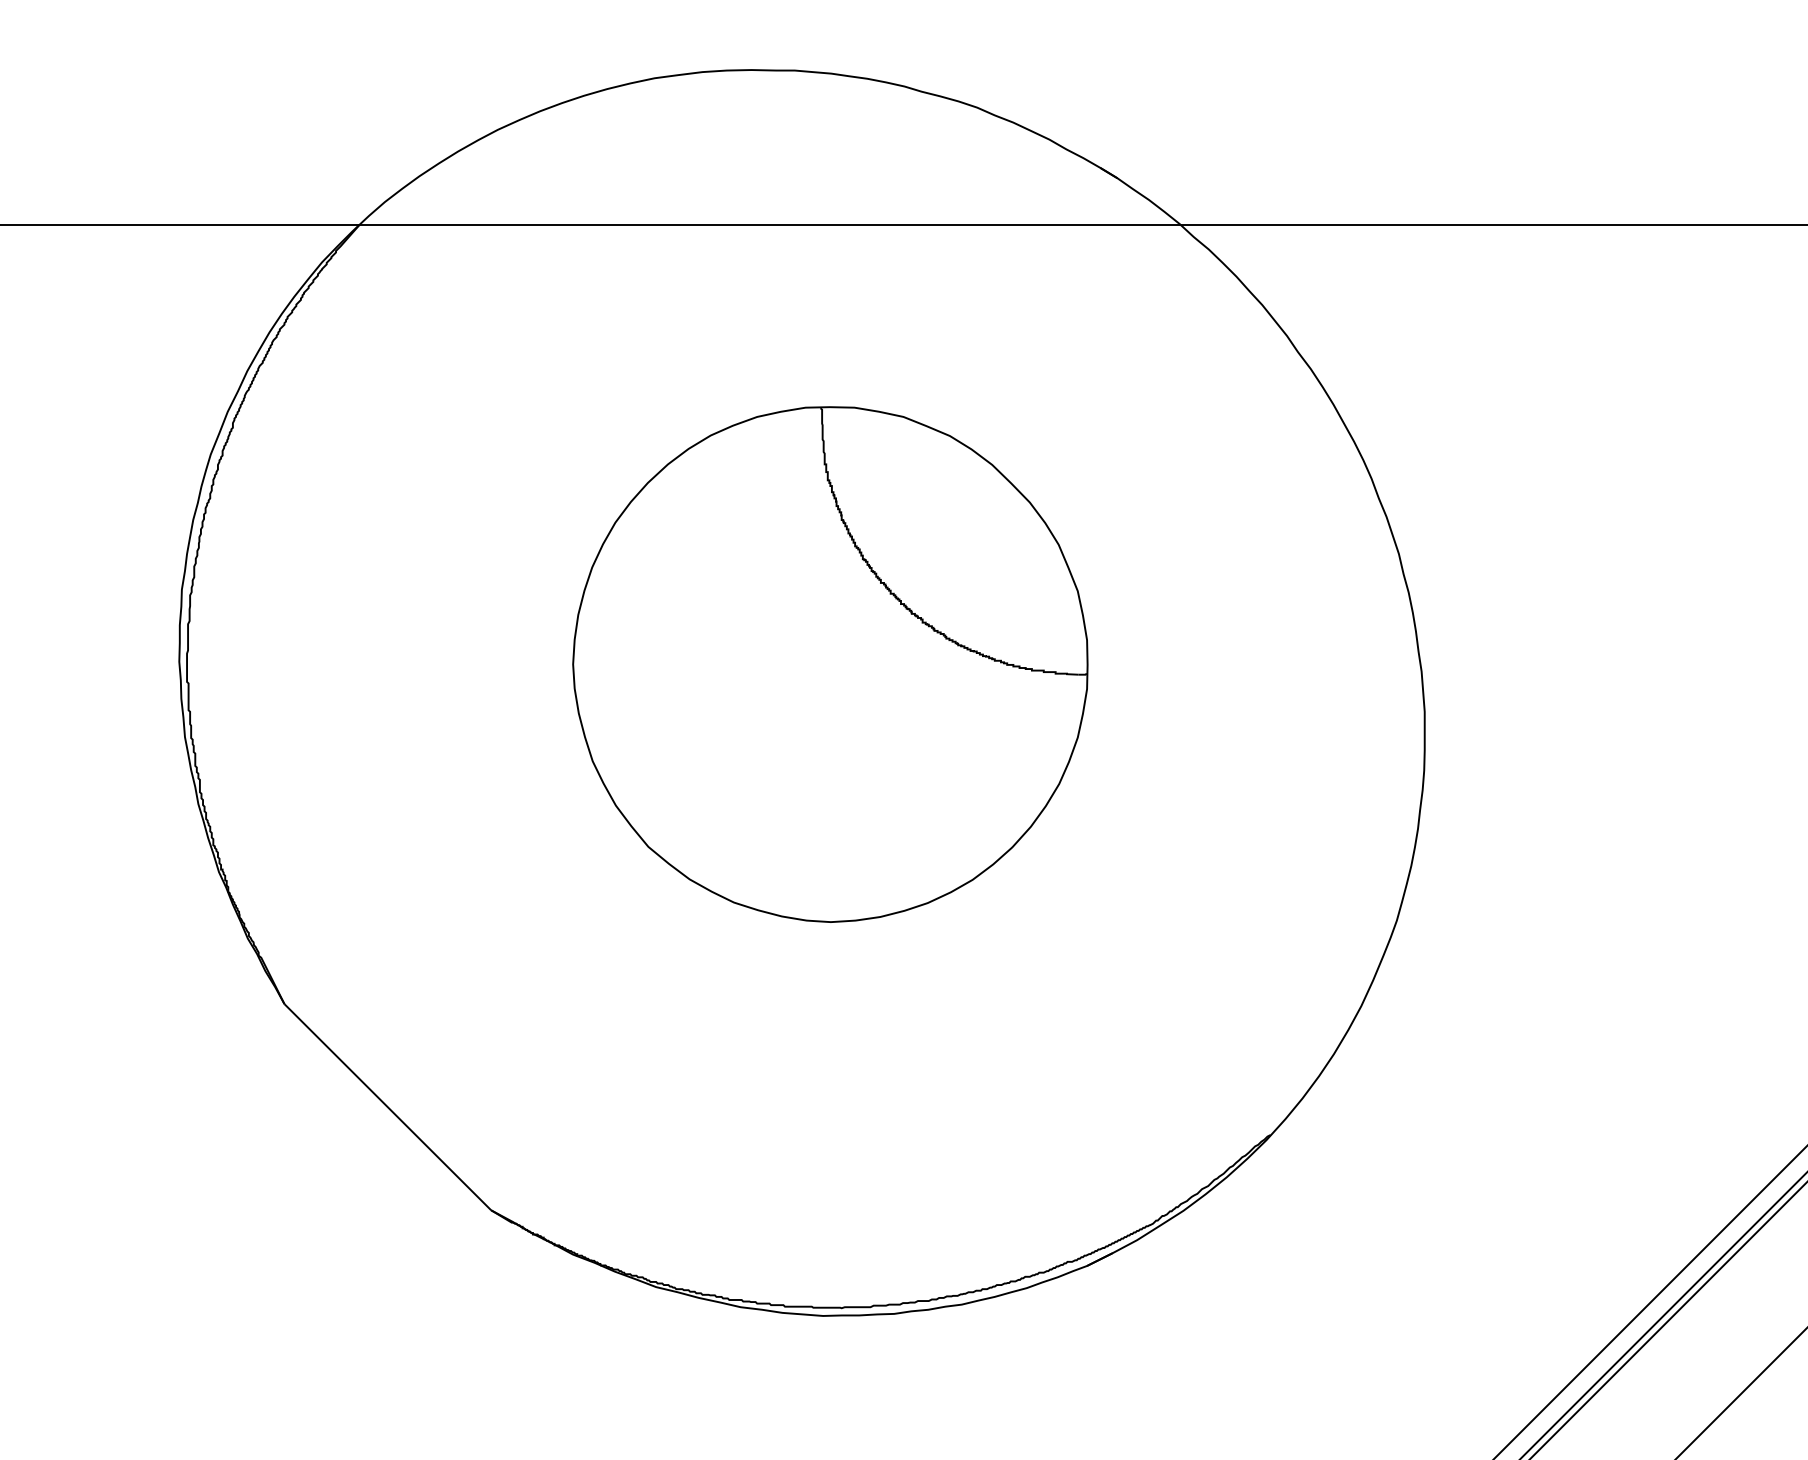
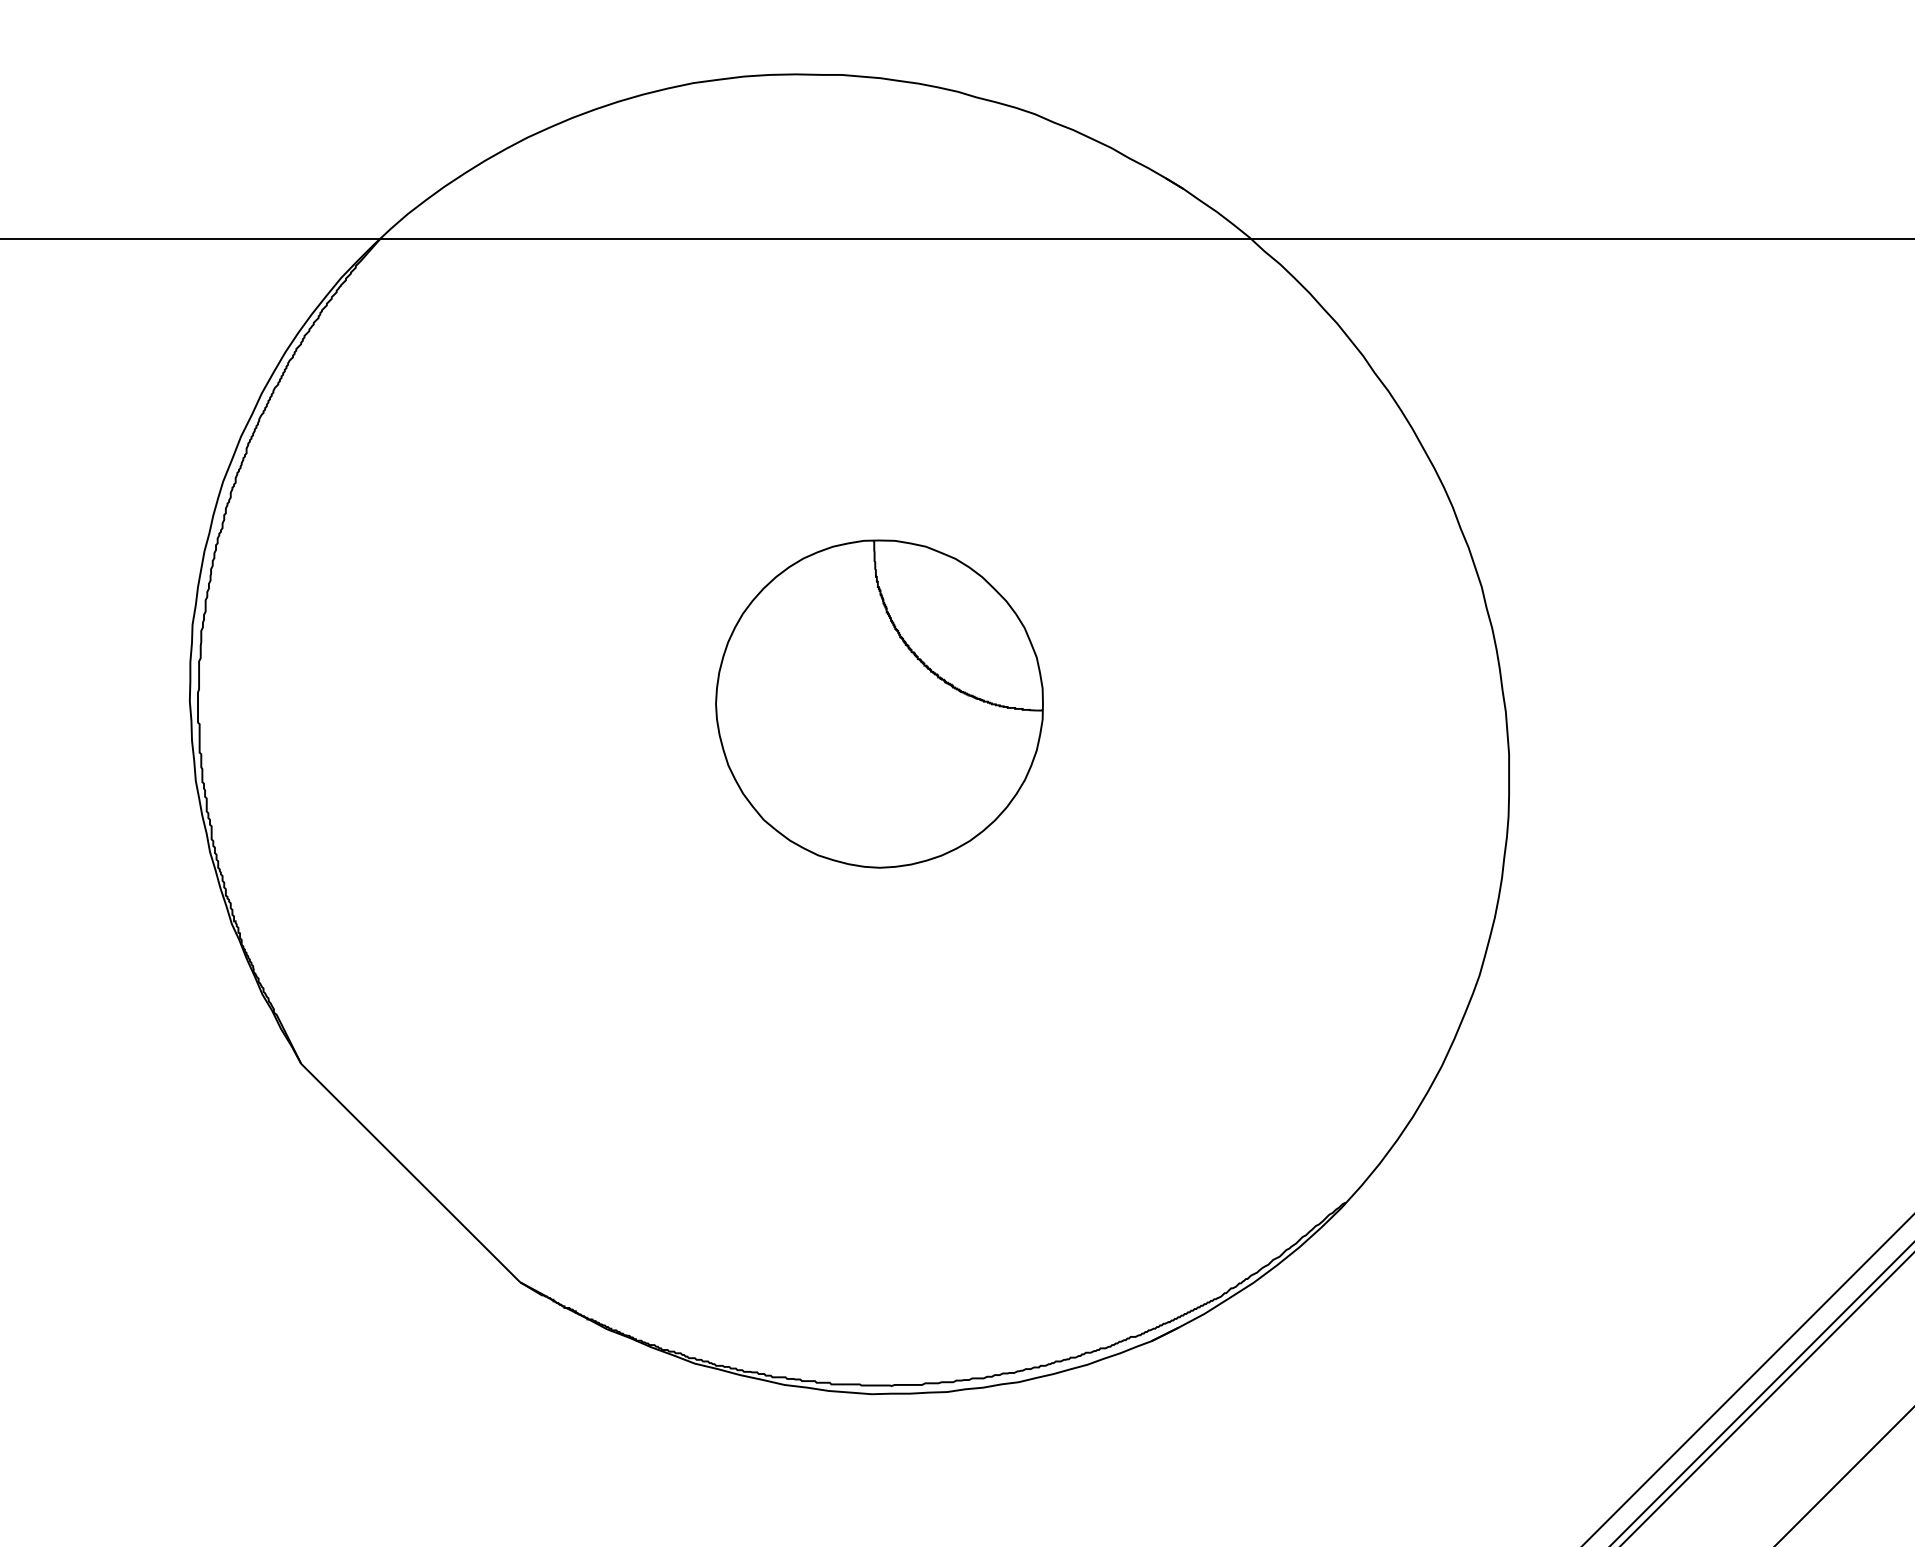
part: (830, 663) -> (879, 703), size x0.6

